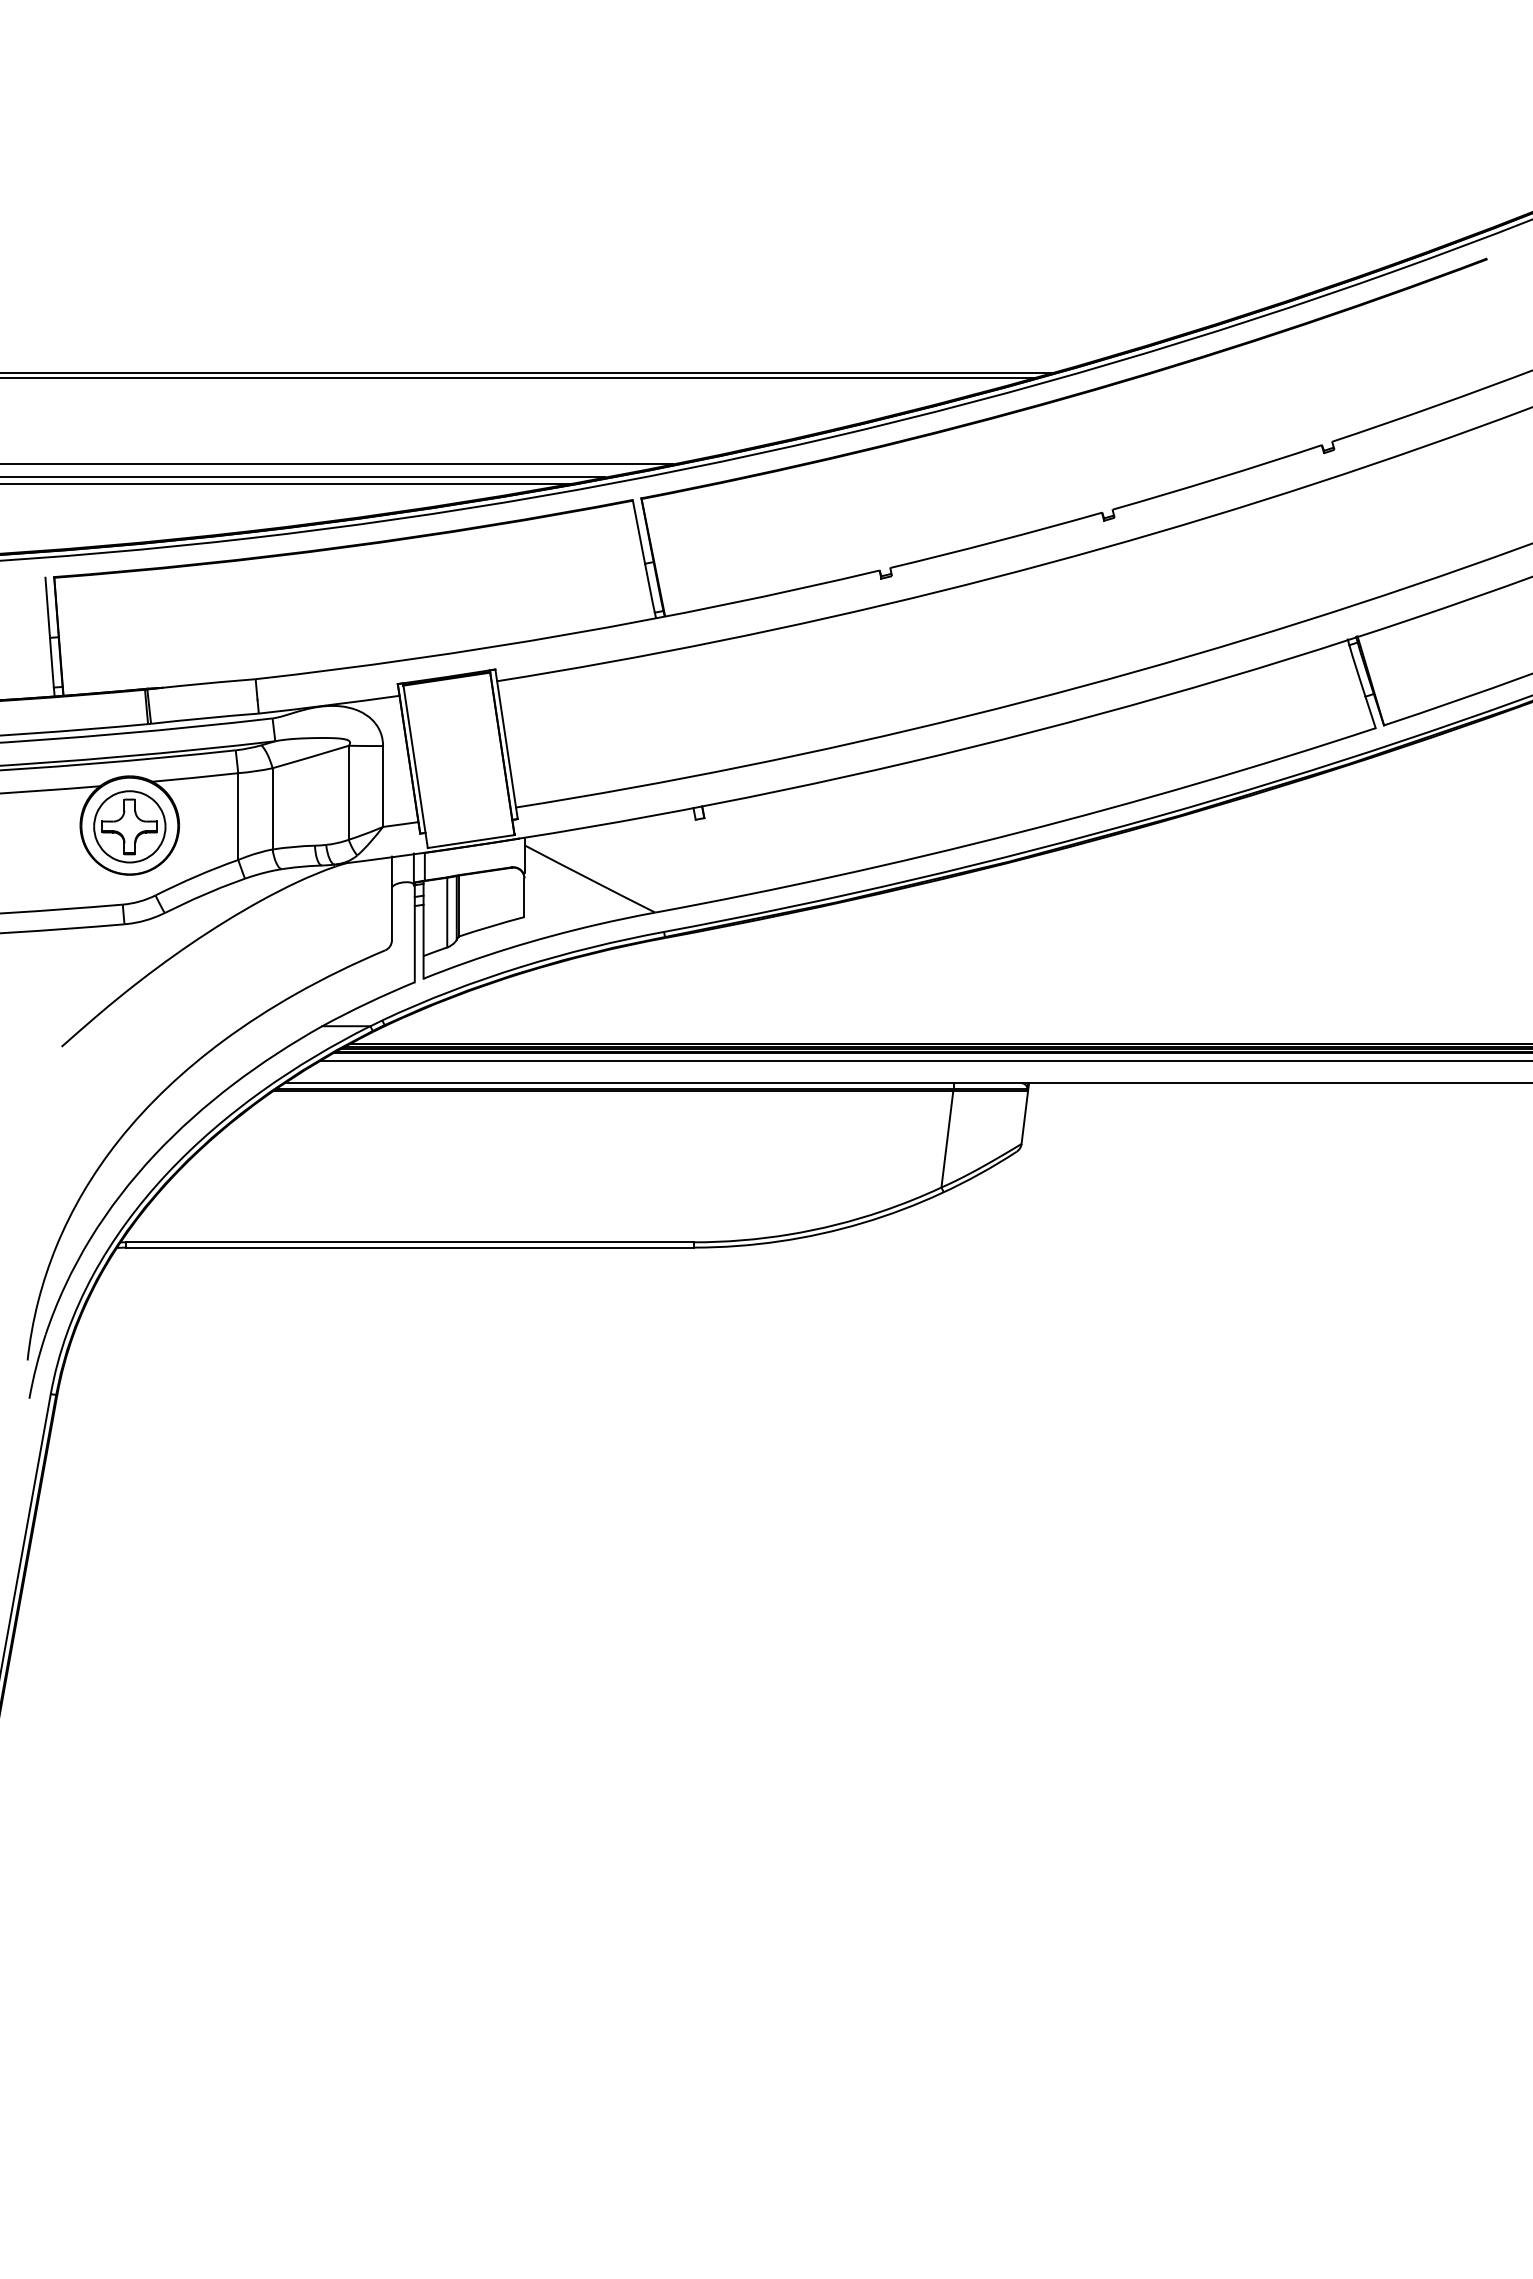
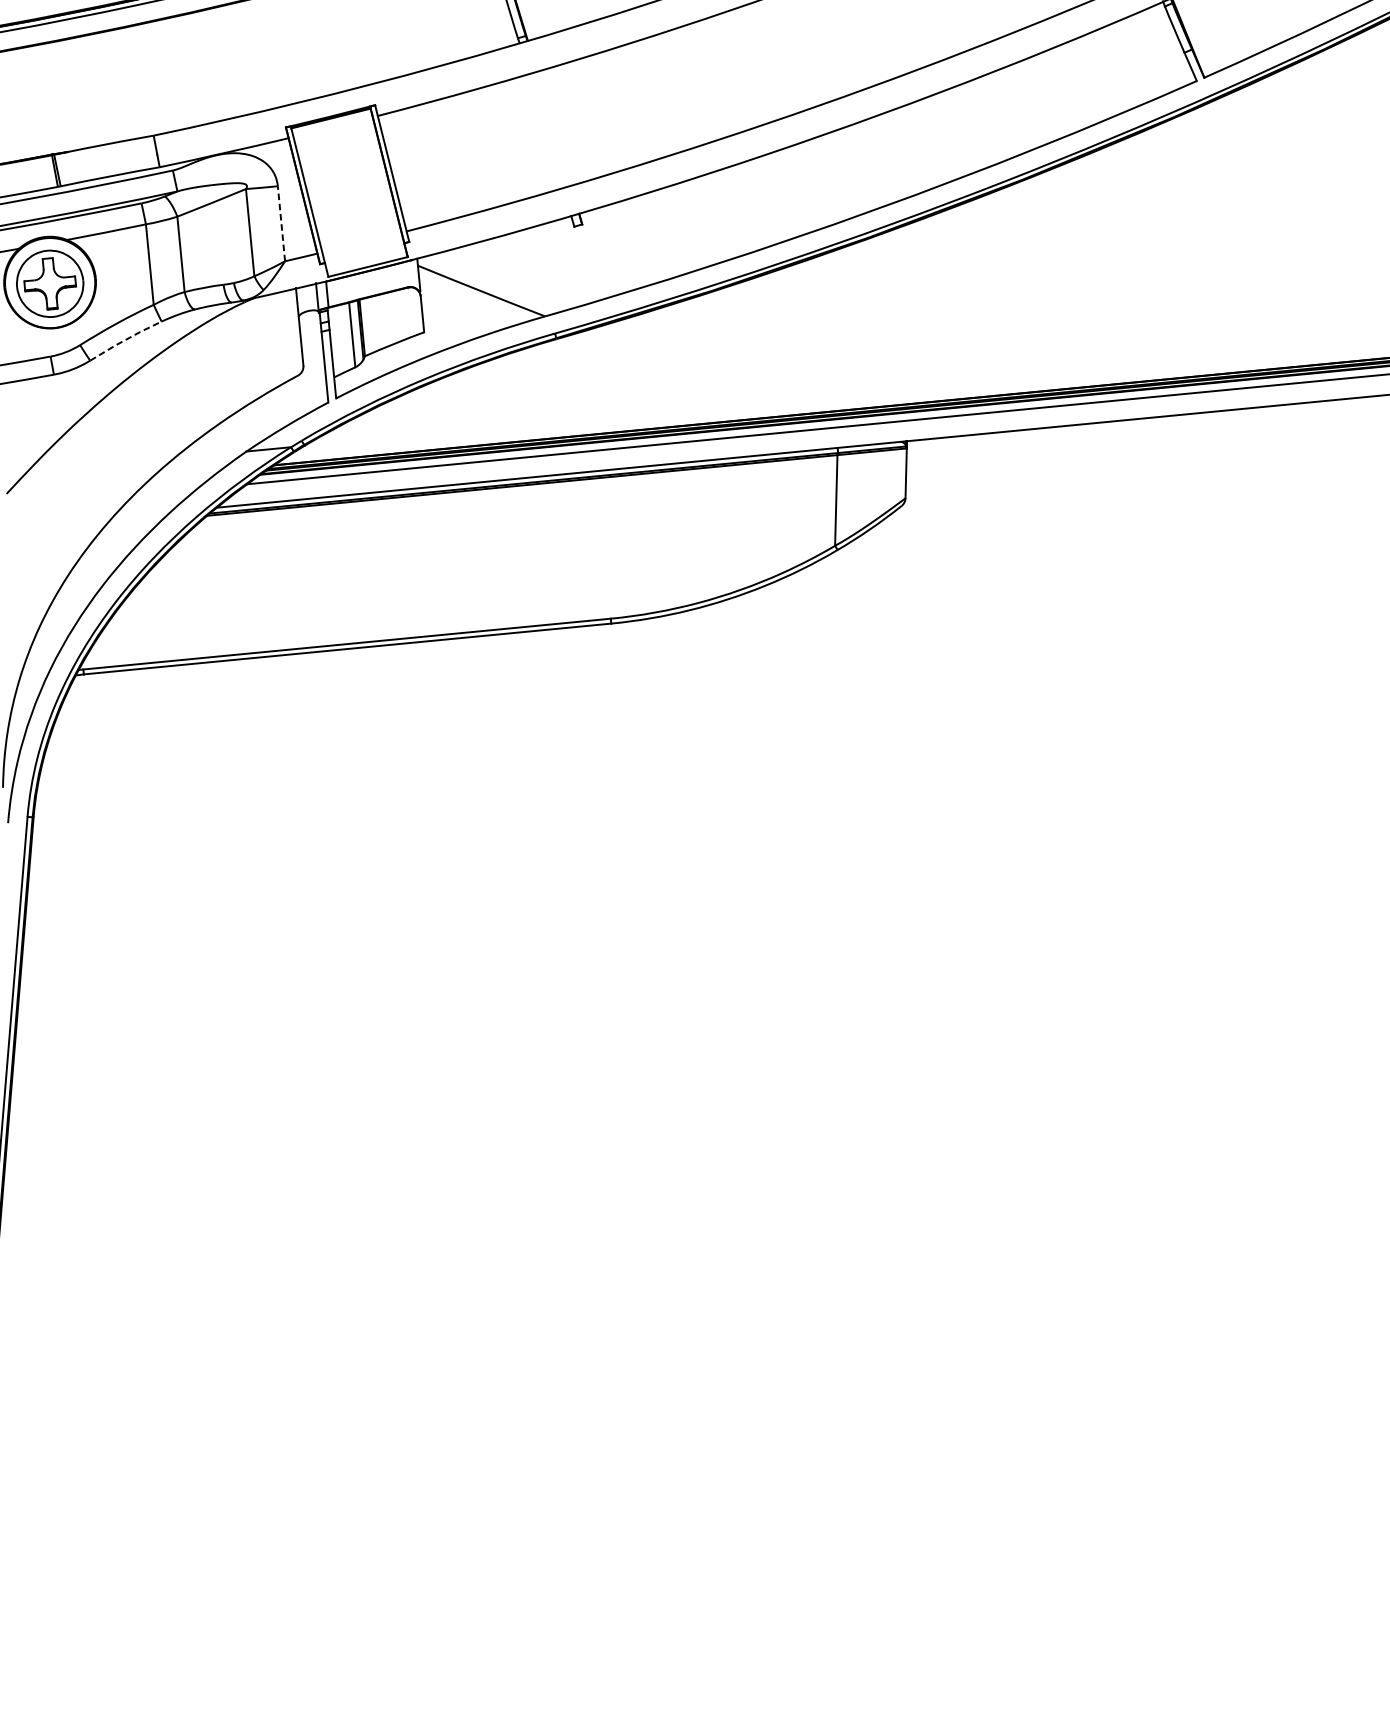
line: (383, 786) -> (281, 223), solid -> dashed
line: (204, 894) -> (125, 339), solid -> dashed

